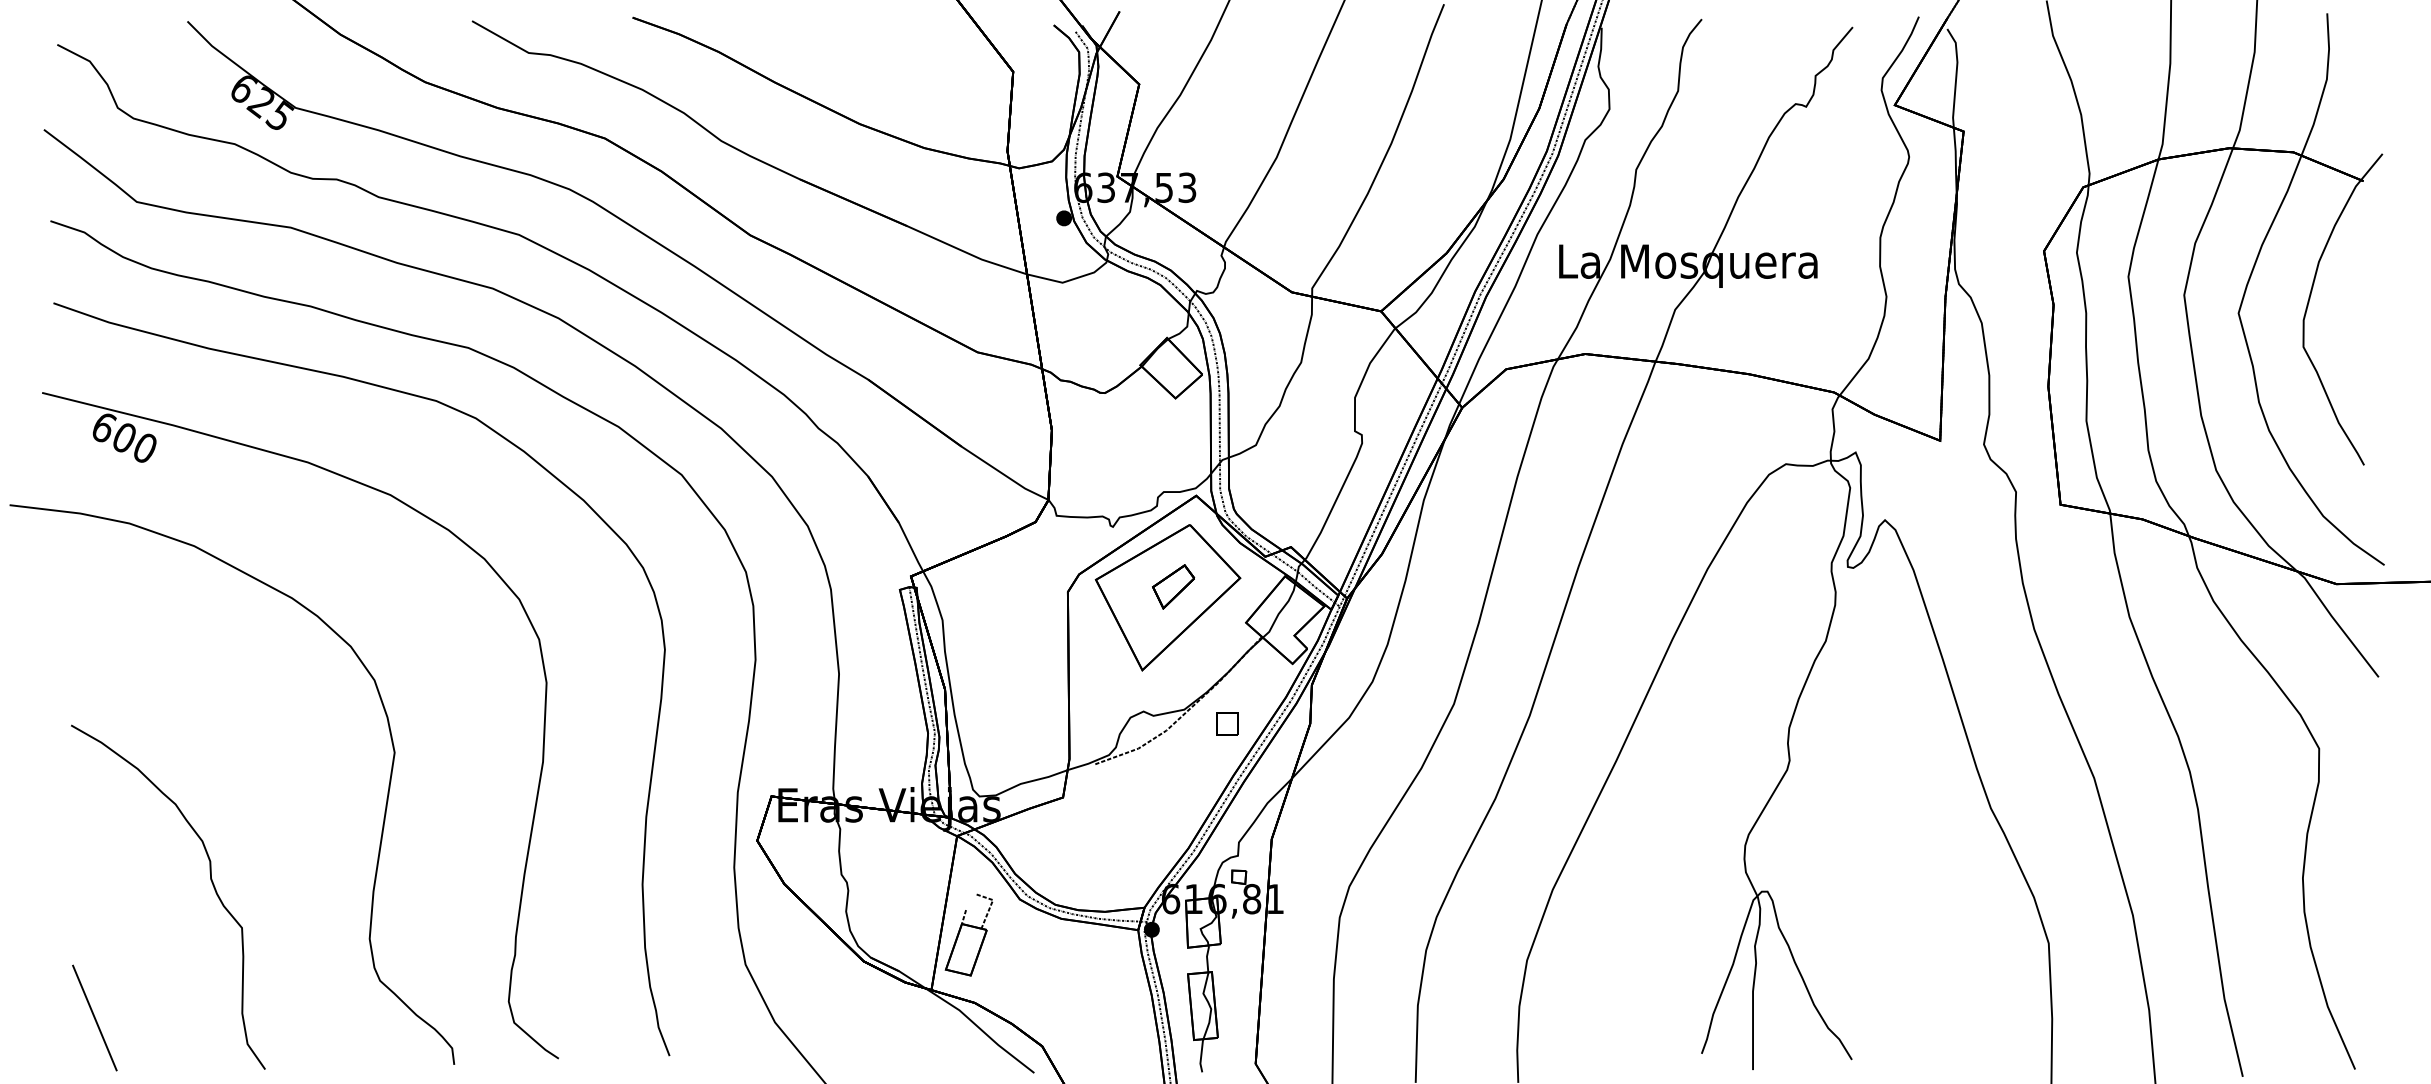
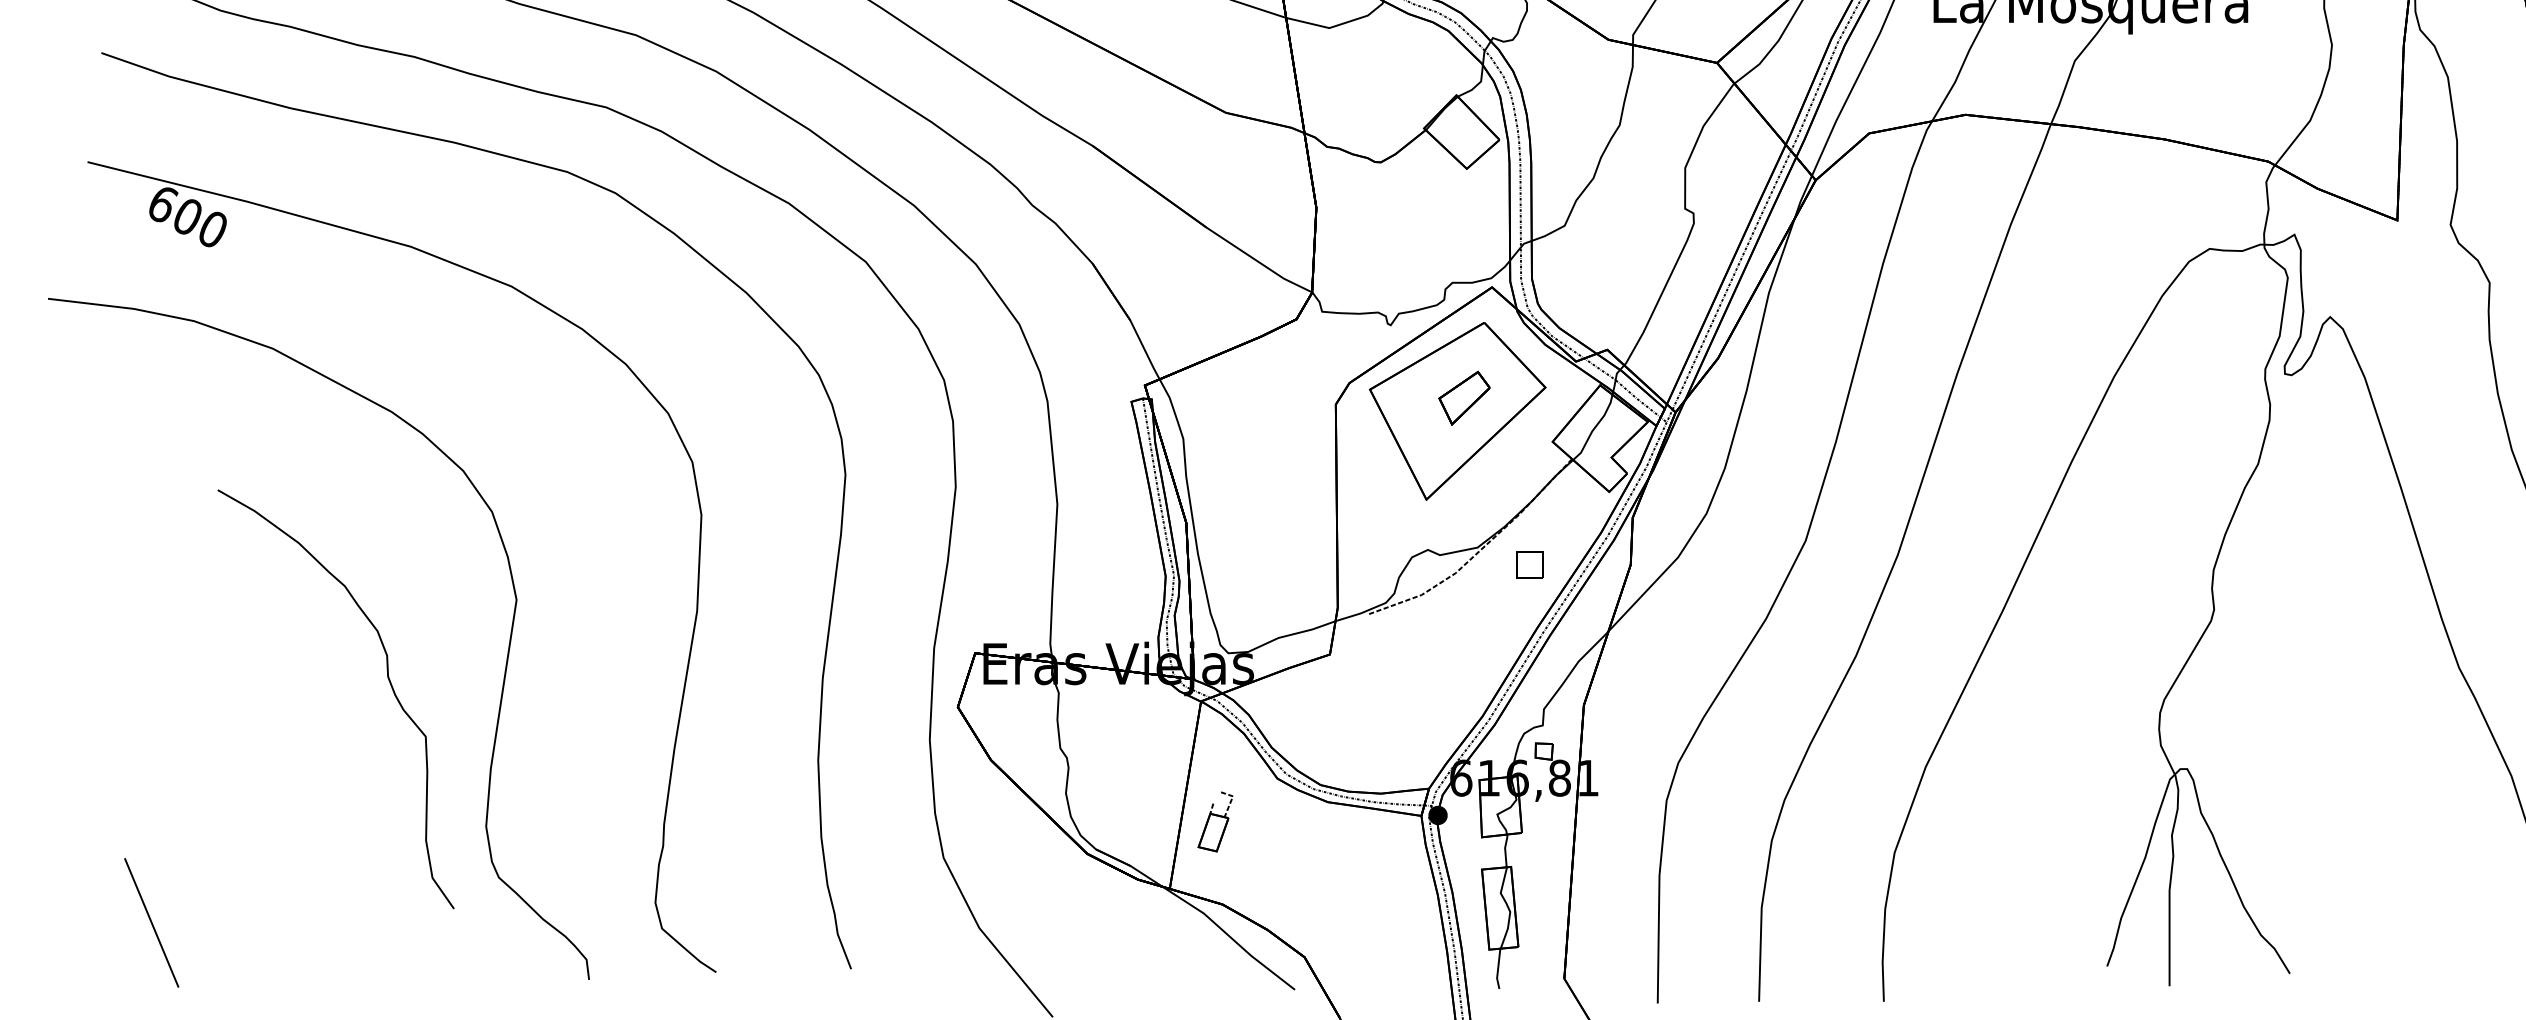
part: (210, 880) -> (387, 678), moved
part: (968, 934) -> (1214, 821), size x0.6

